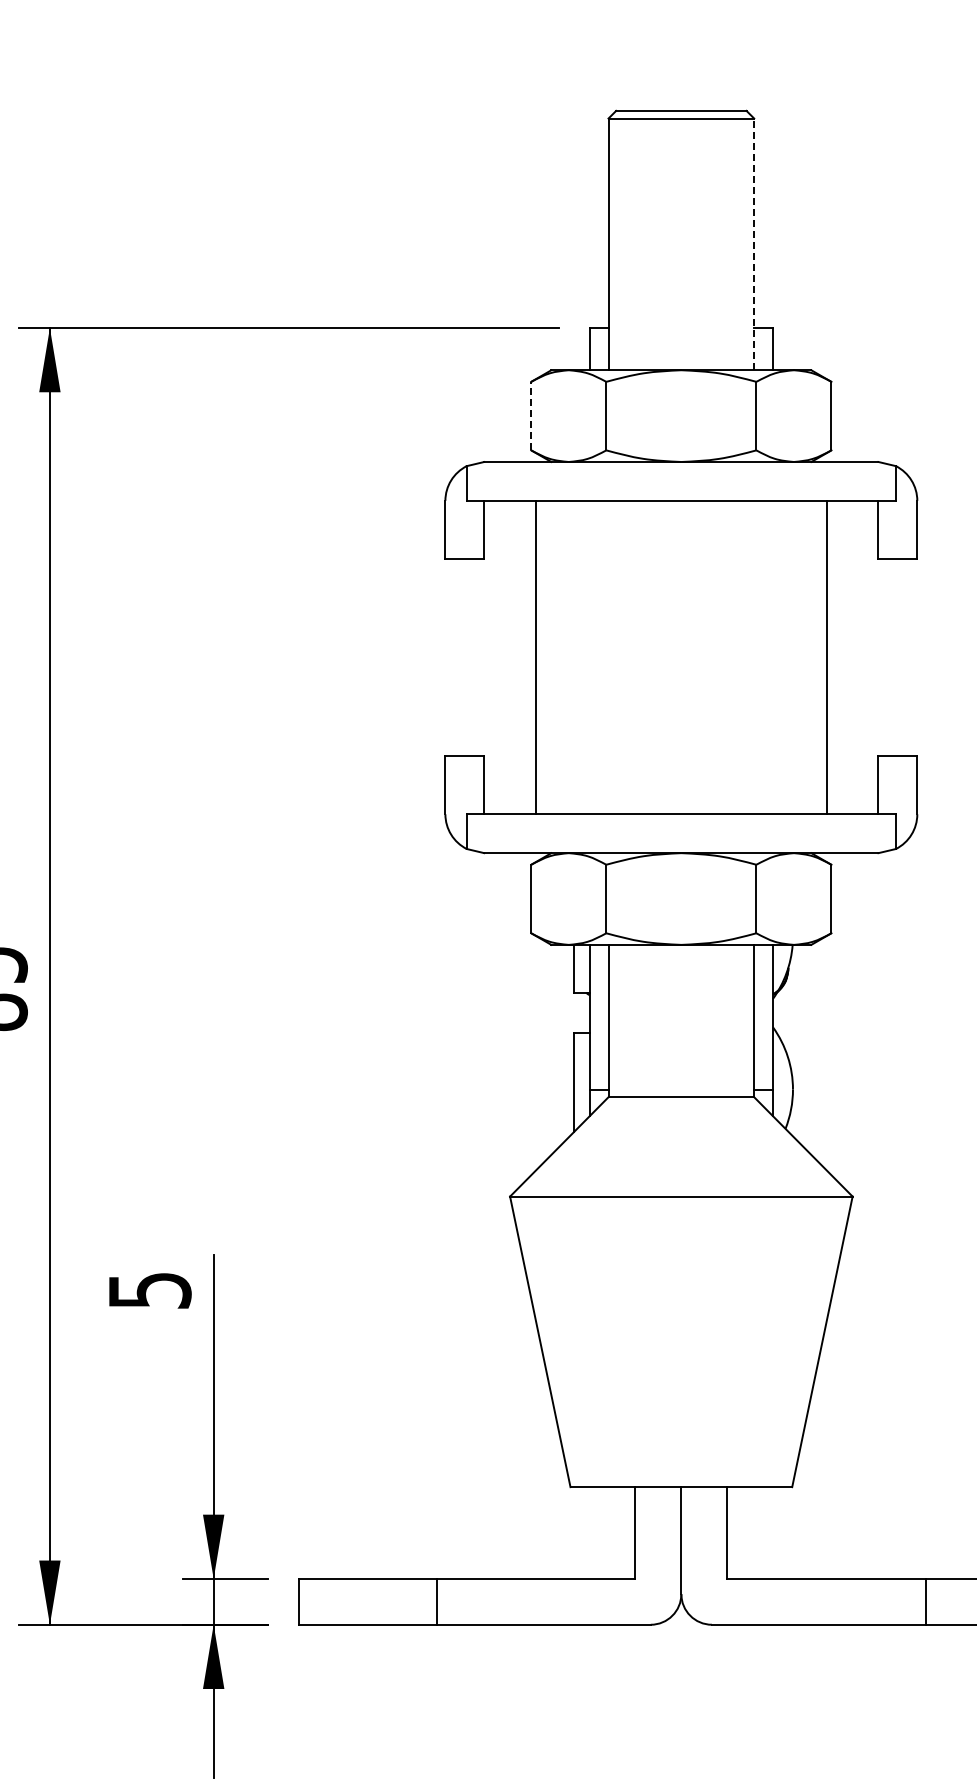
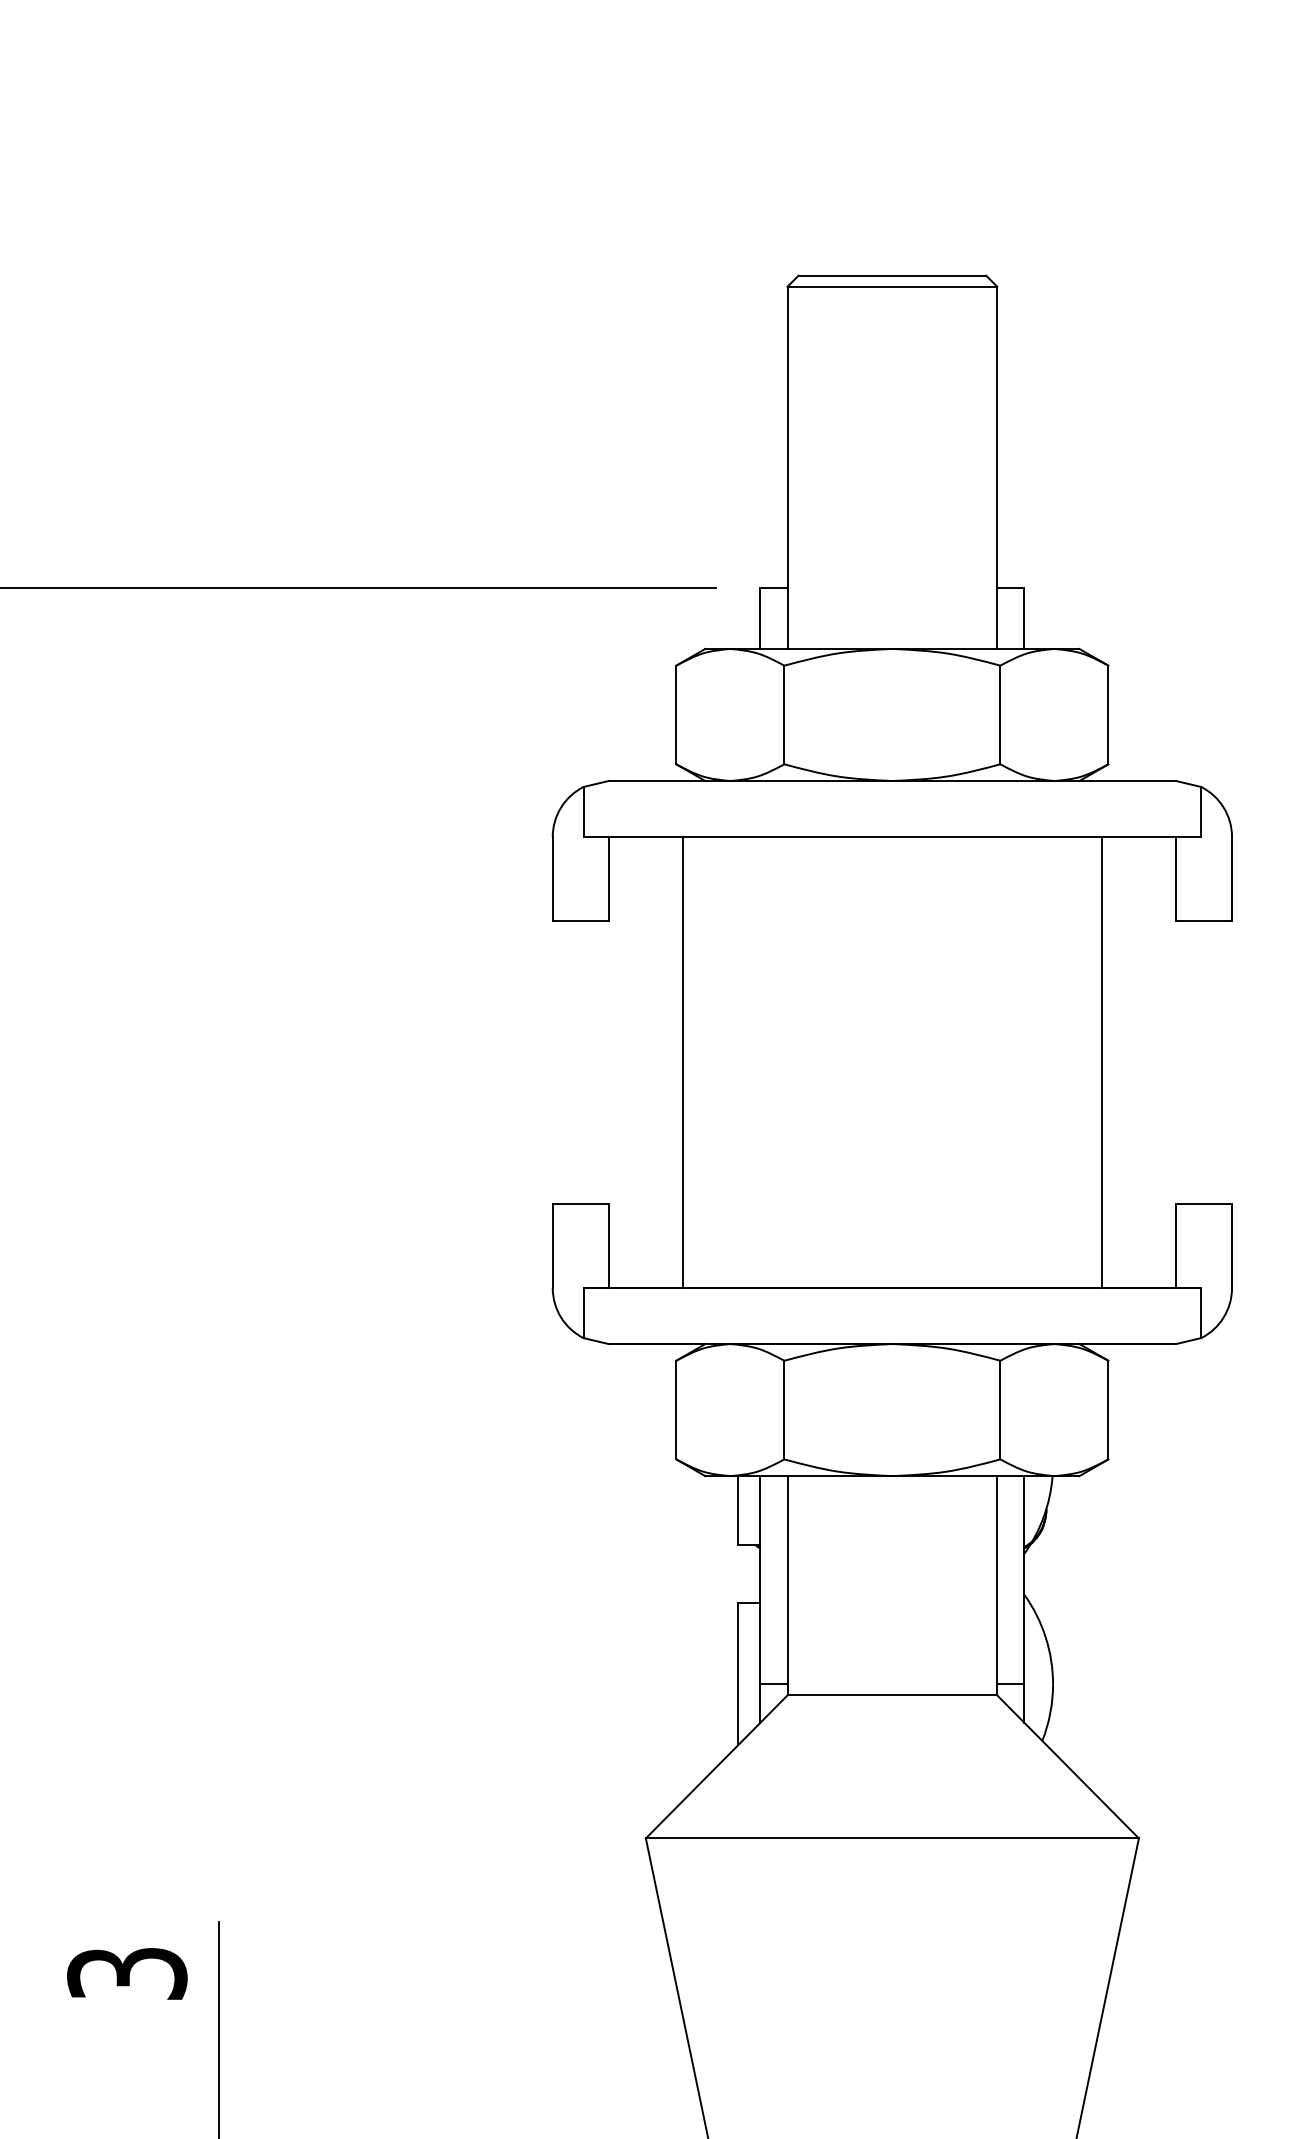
line: (754, 244) -> (997, 467), dashed -> solid
line: (531, 415) -> (676, 714), dashed -> solid
text: (149, 1290) -> (126, 1973), 5 -> 3

